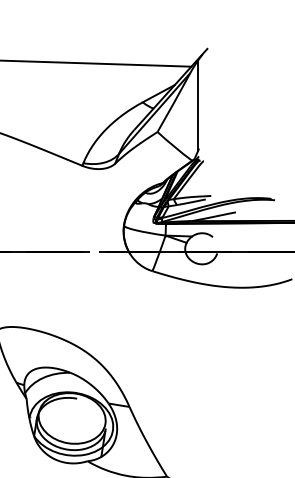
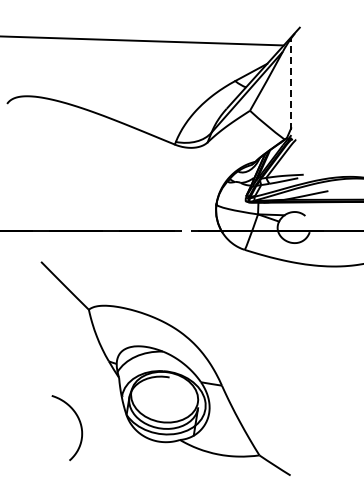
line: (198, 104) -> (290, 83), solid -> dashed

